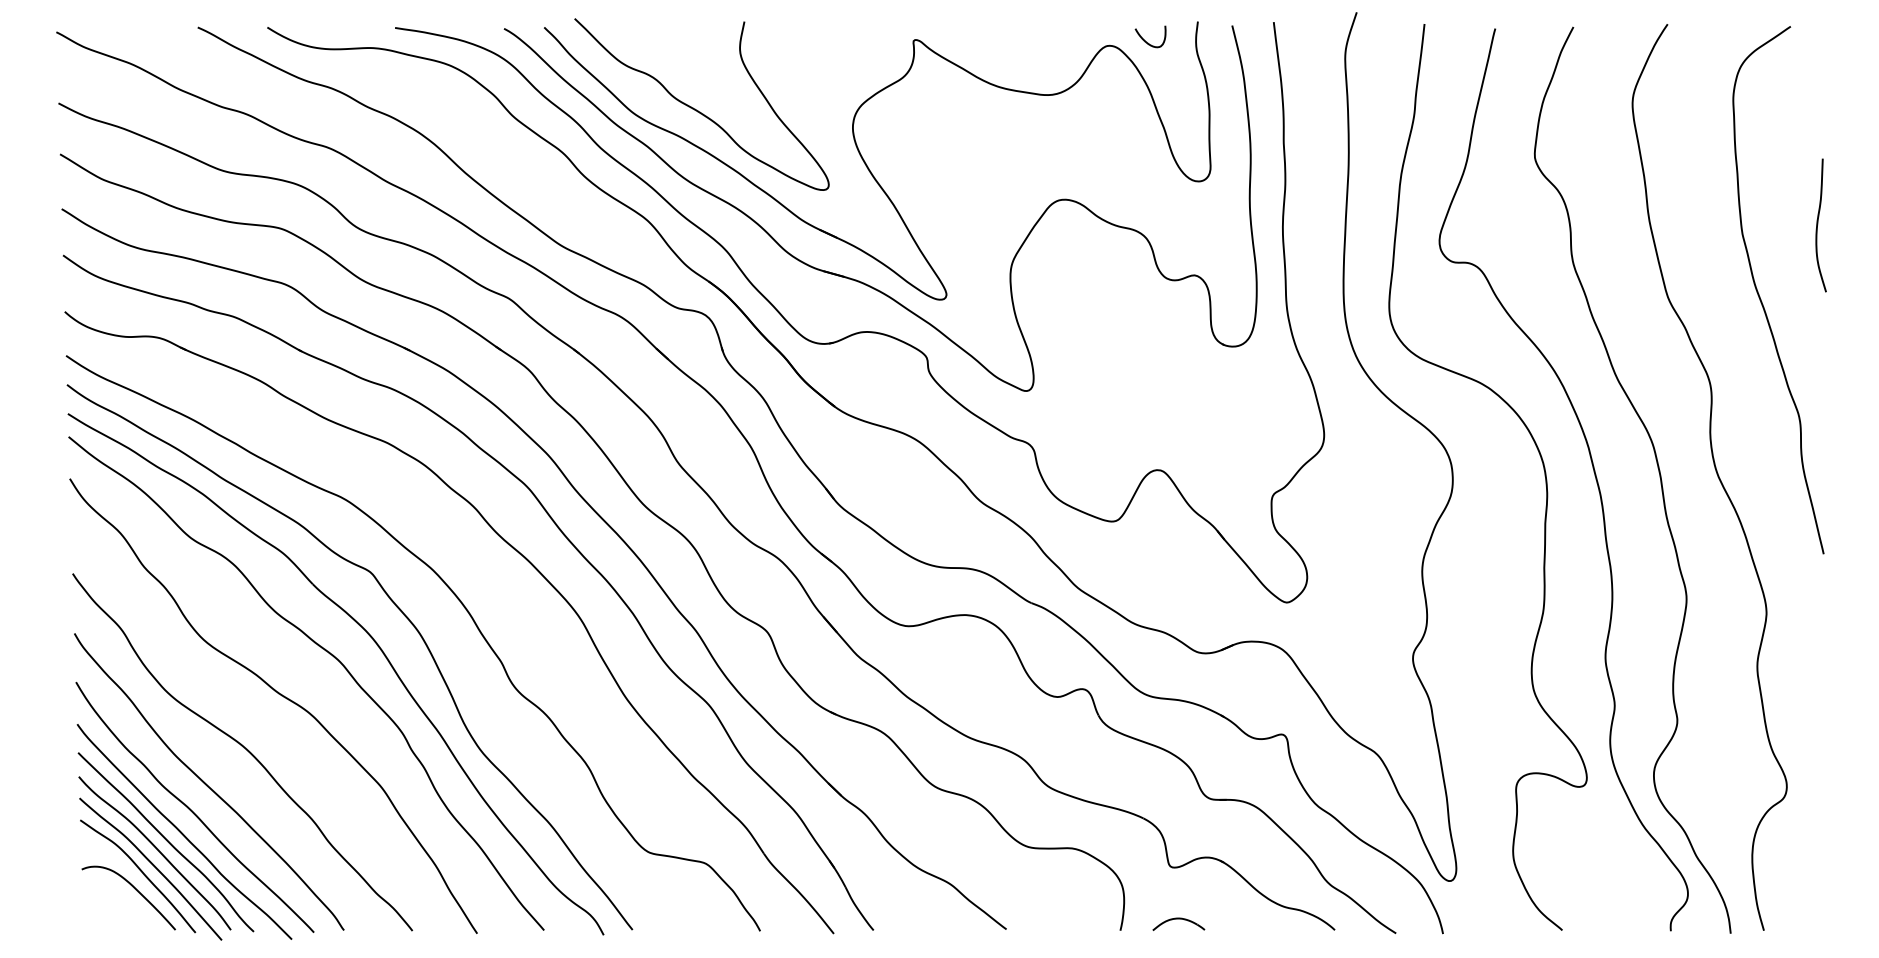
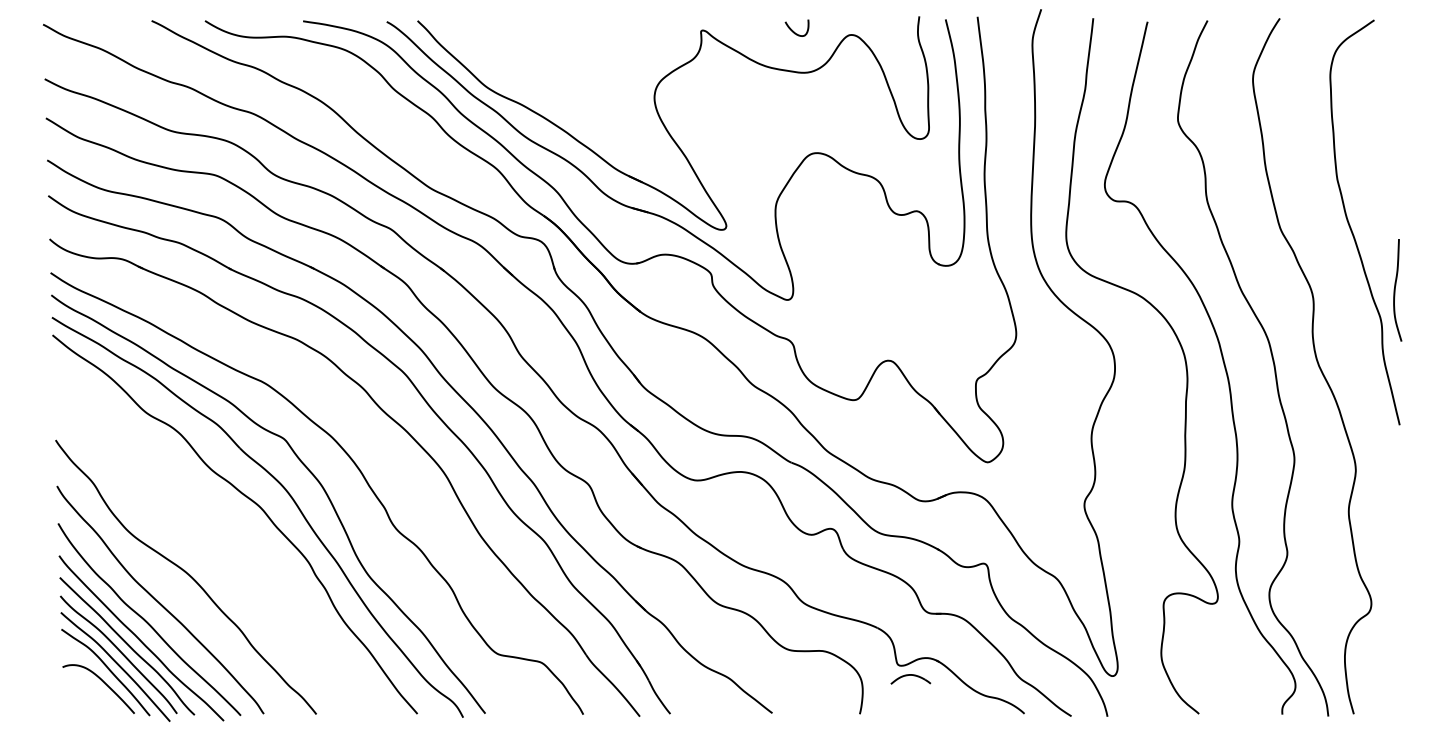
curve: (1148, 42) -> (795, 32), moved
curve: (698, 110) -> (536, 84), removed
curve: (1818, 224) -> (1395, 289), moved
curve: (281, 696) -> (215, 534), removed
part: (1178, 923) -> (910, 678), moved

